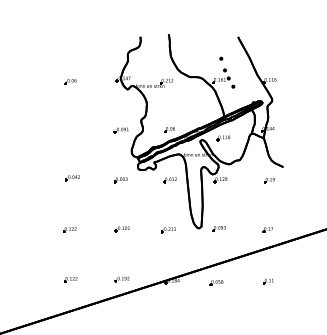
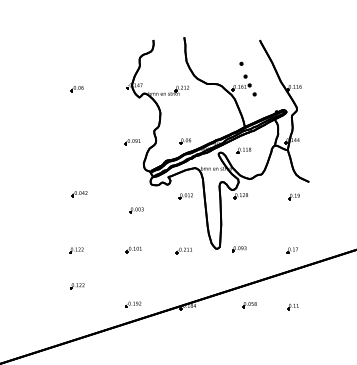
part: (120, 180) -> (135, 210), moved
part: (70, 279) -> (77, 286), moved
part: (216, 282) -> (249, 304), moved

